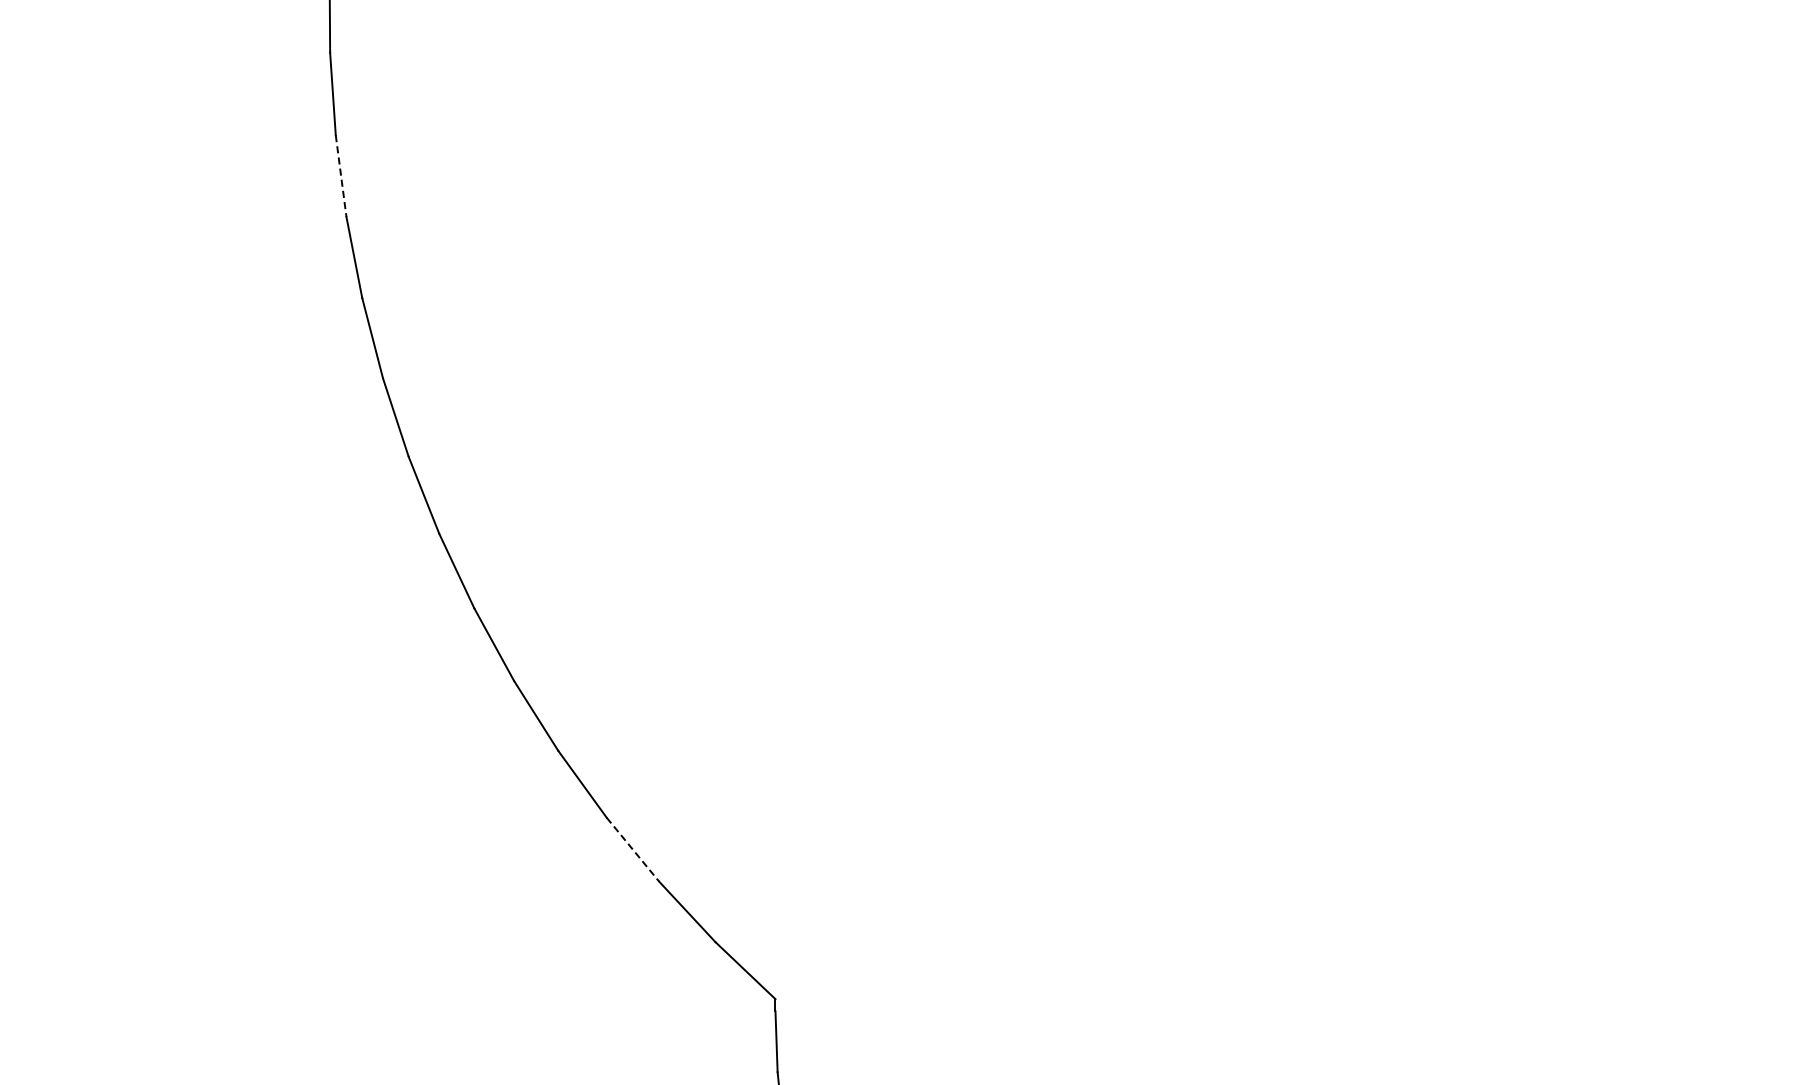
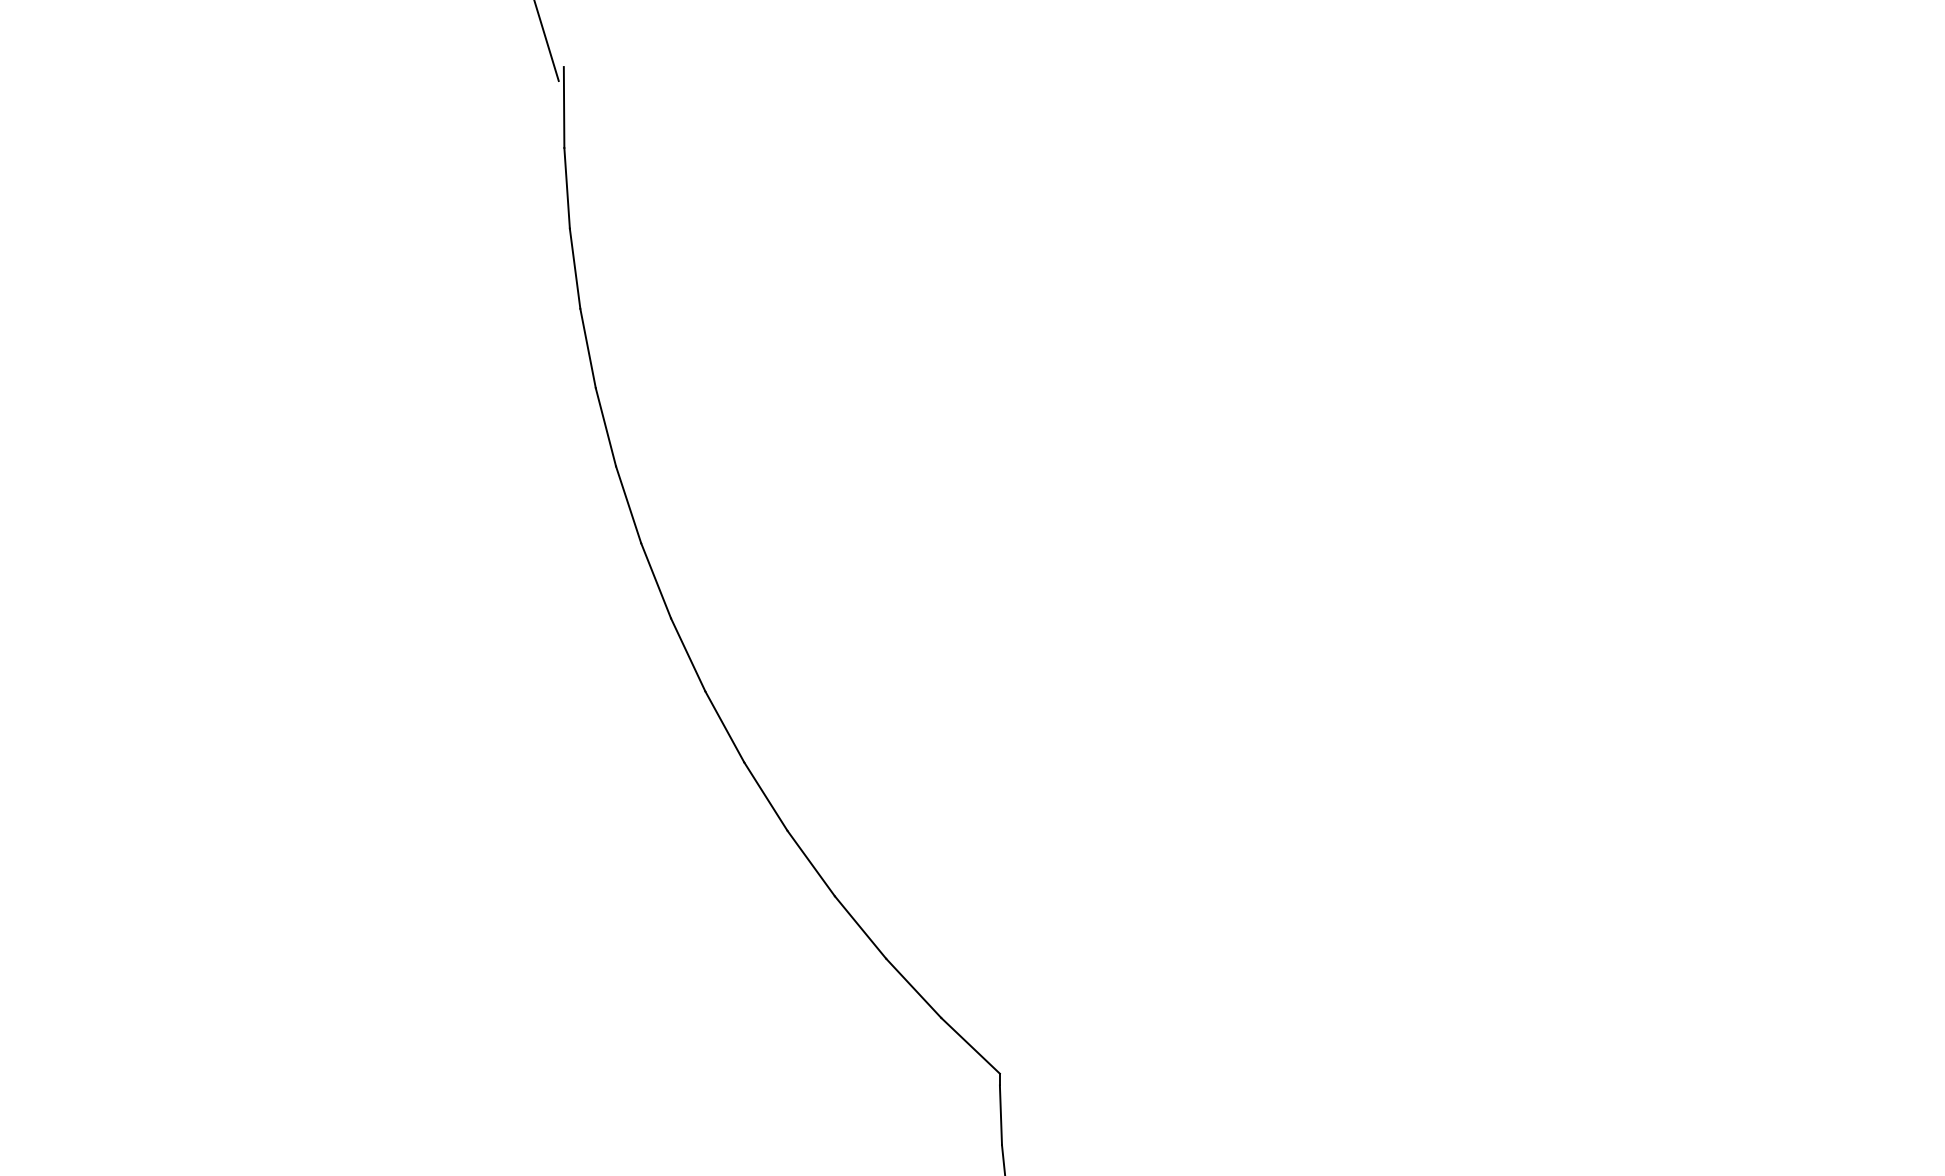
line: (341, 176) -> (575, 269), dashed -> solid
line: (632, 849) -> (860, 927), dashed -> solid

